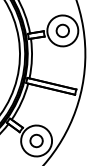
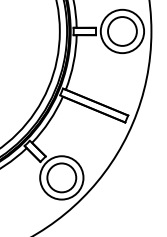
circle: (62, 30) -> (122, 31), size x1.67
circle: (36, 140) -> (61, 177), size x1.67

